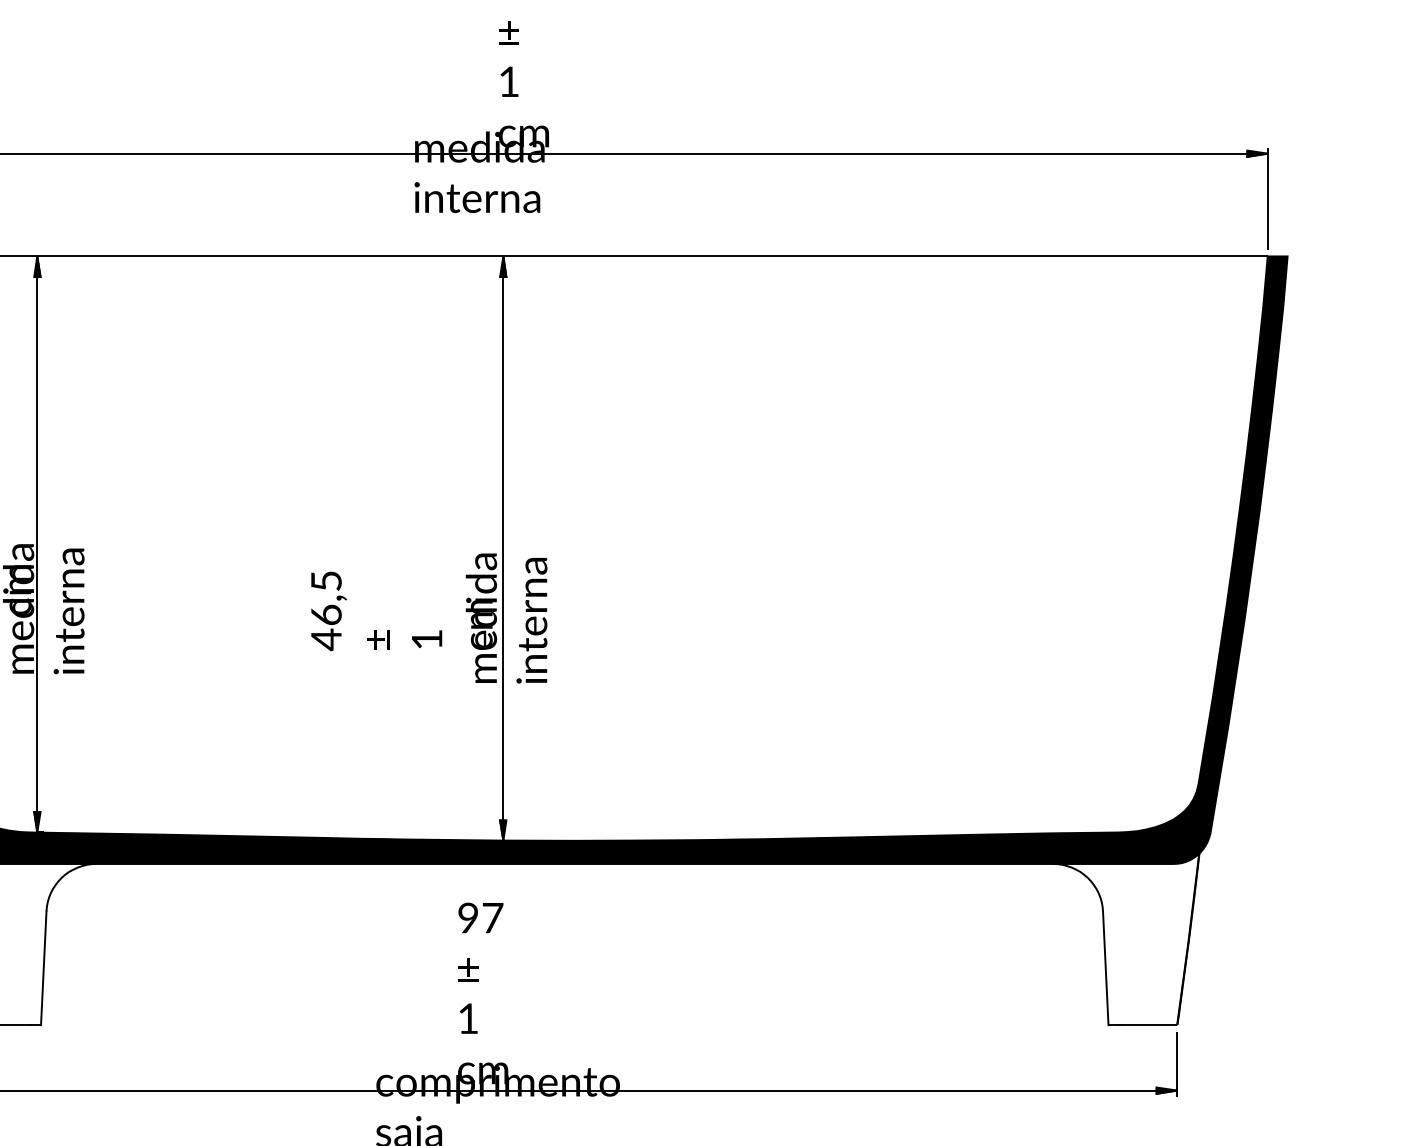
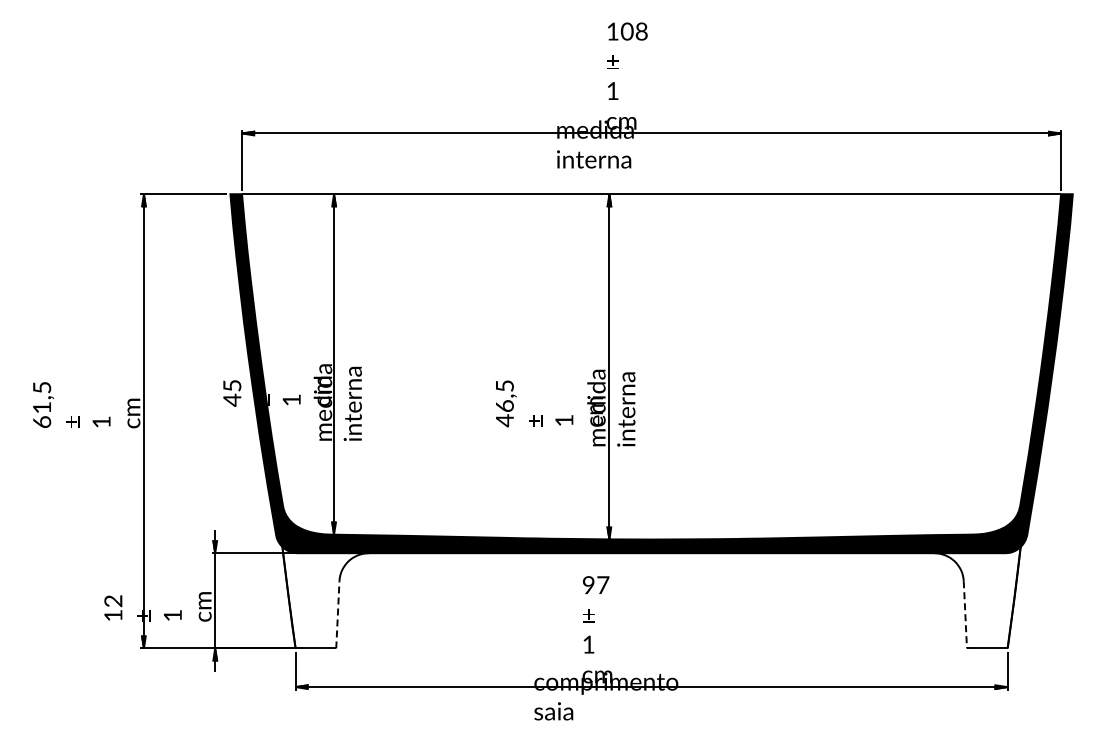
line: (43, 967) -> (337, 614), solid -> dashed
line: (1105, 967) -> (965, 614), solid -> dashed

